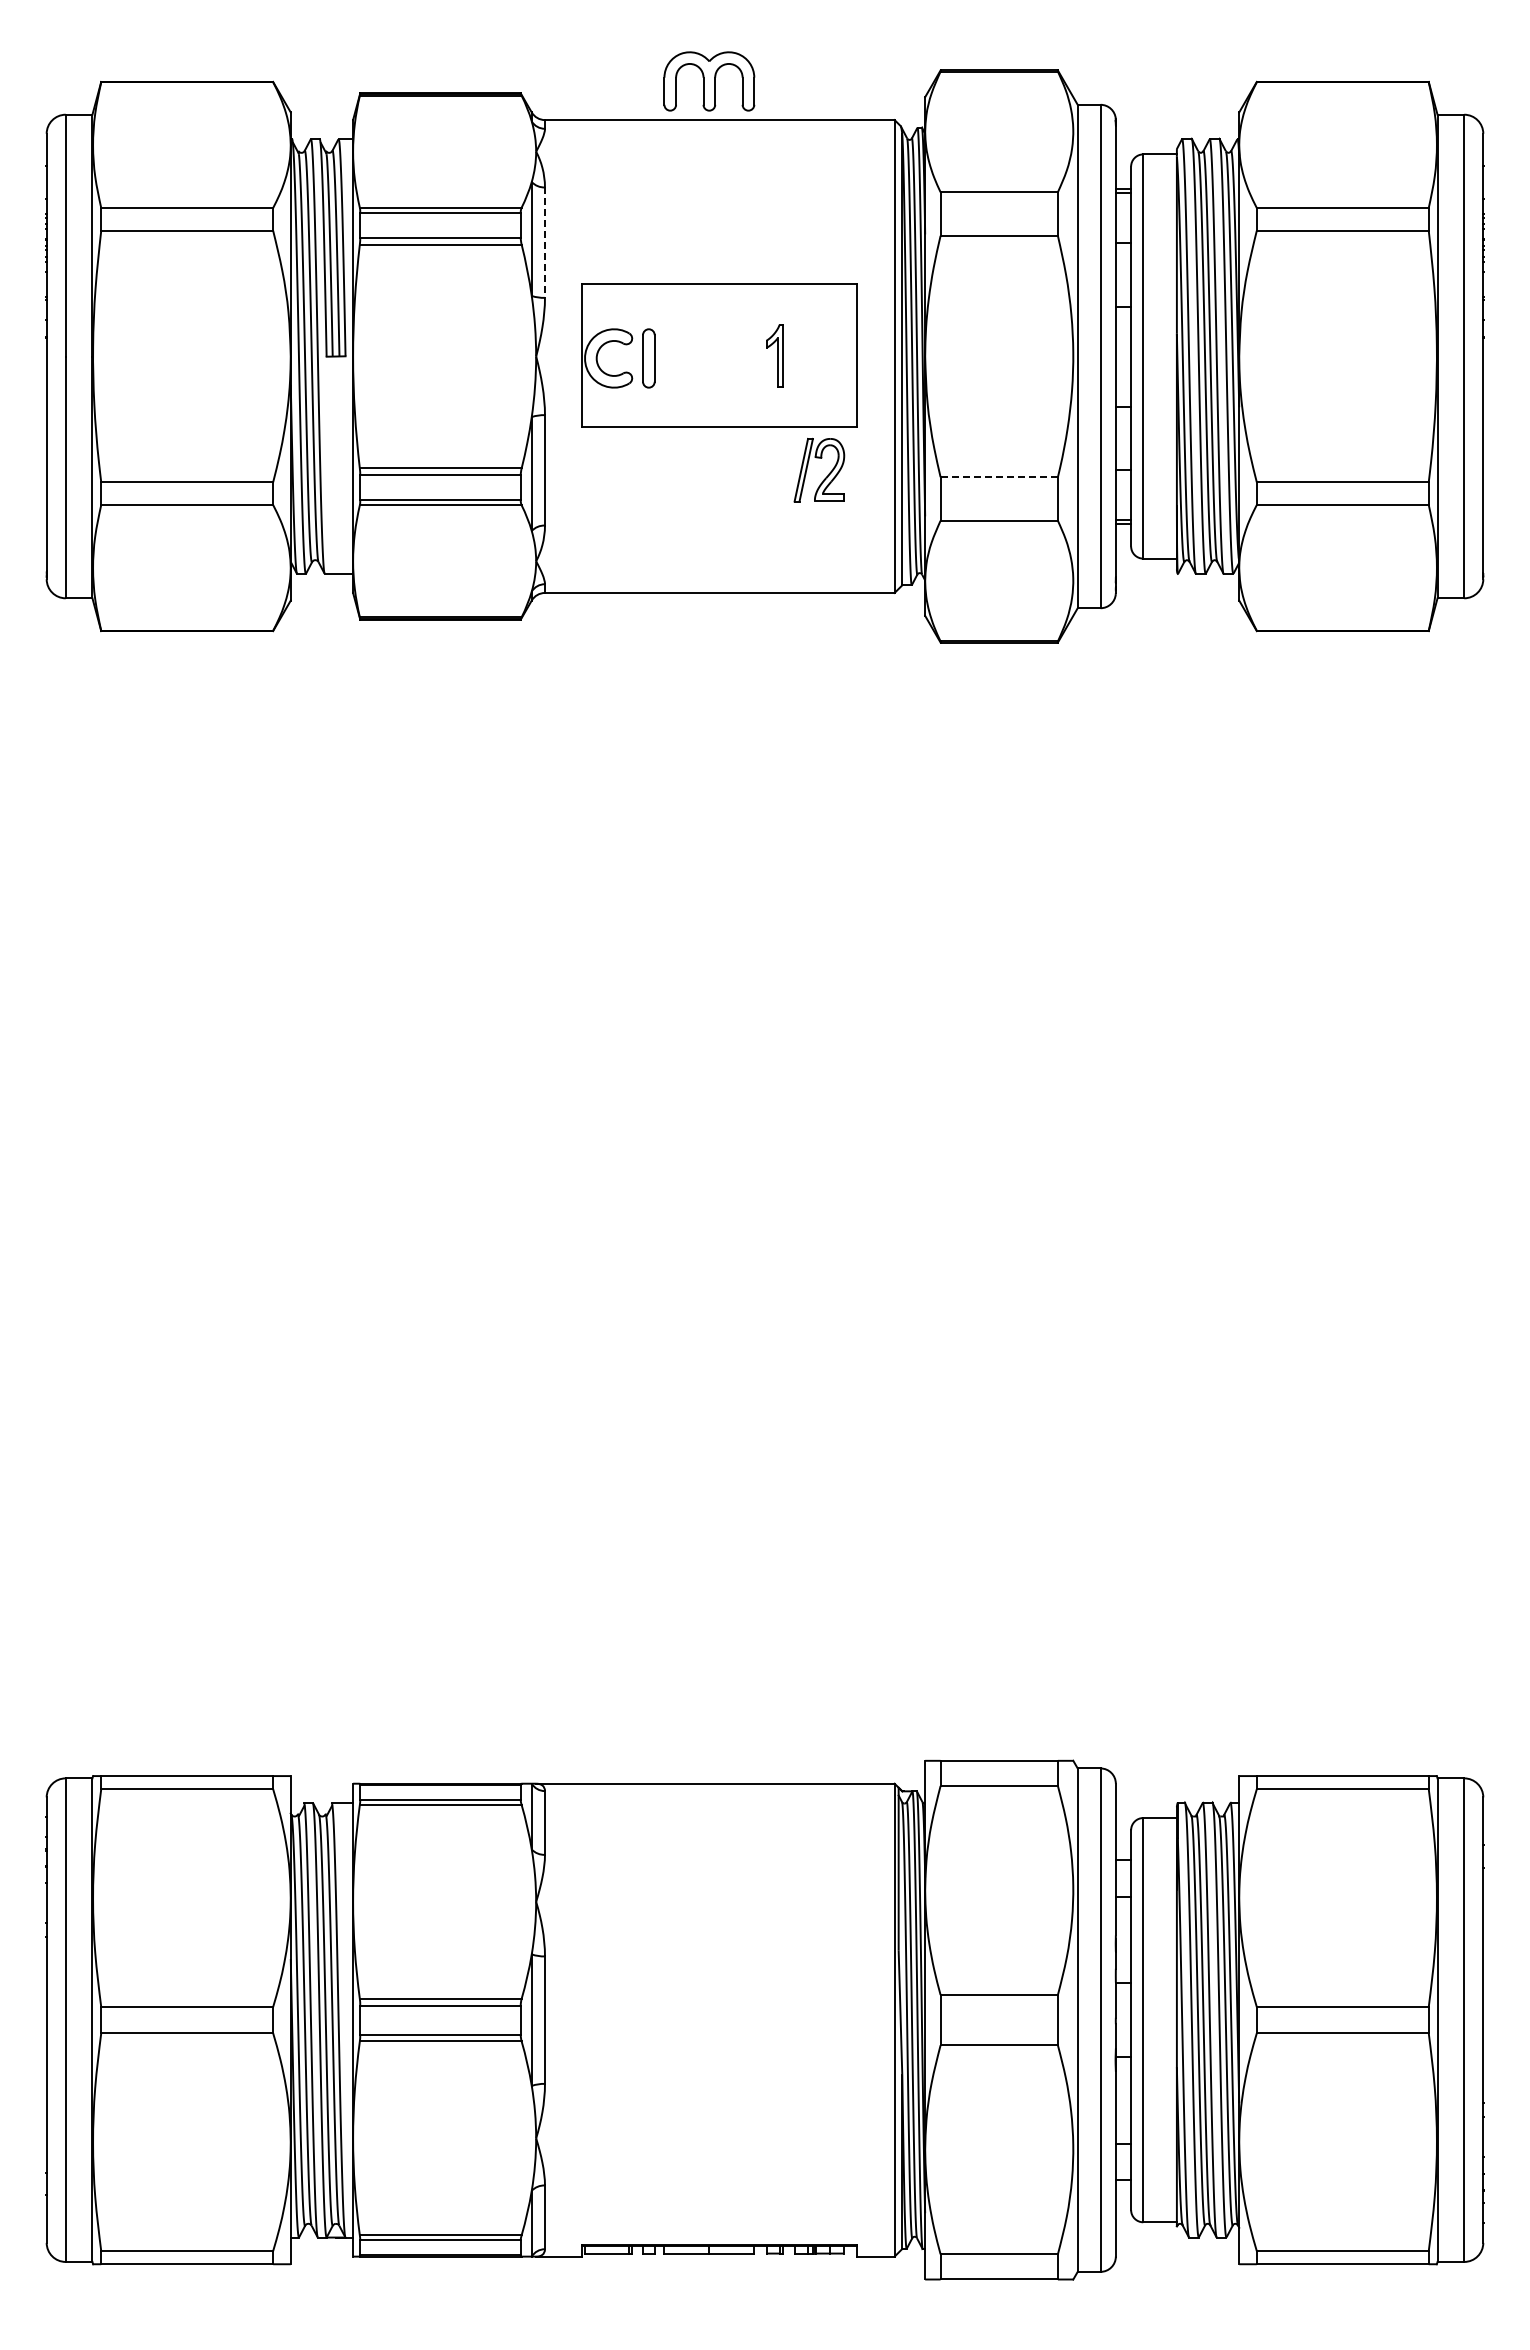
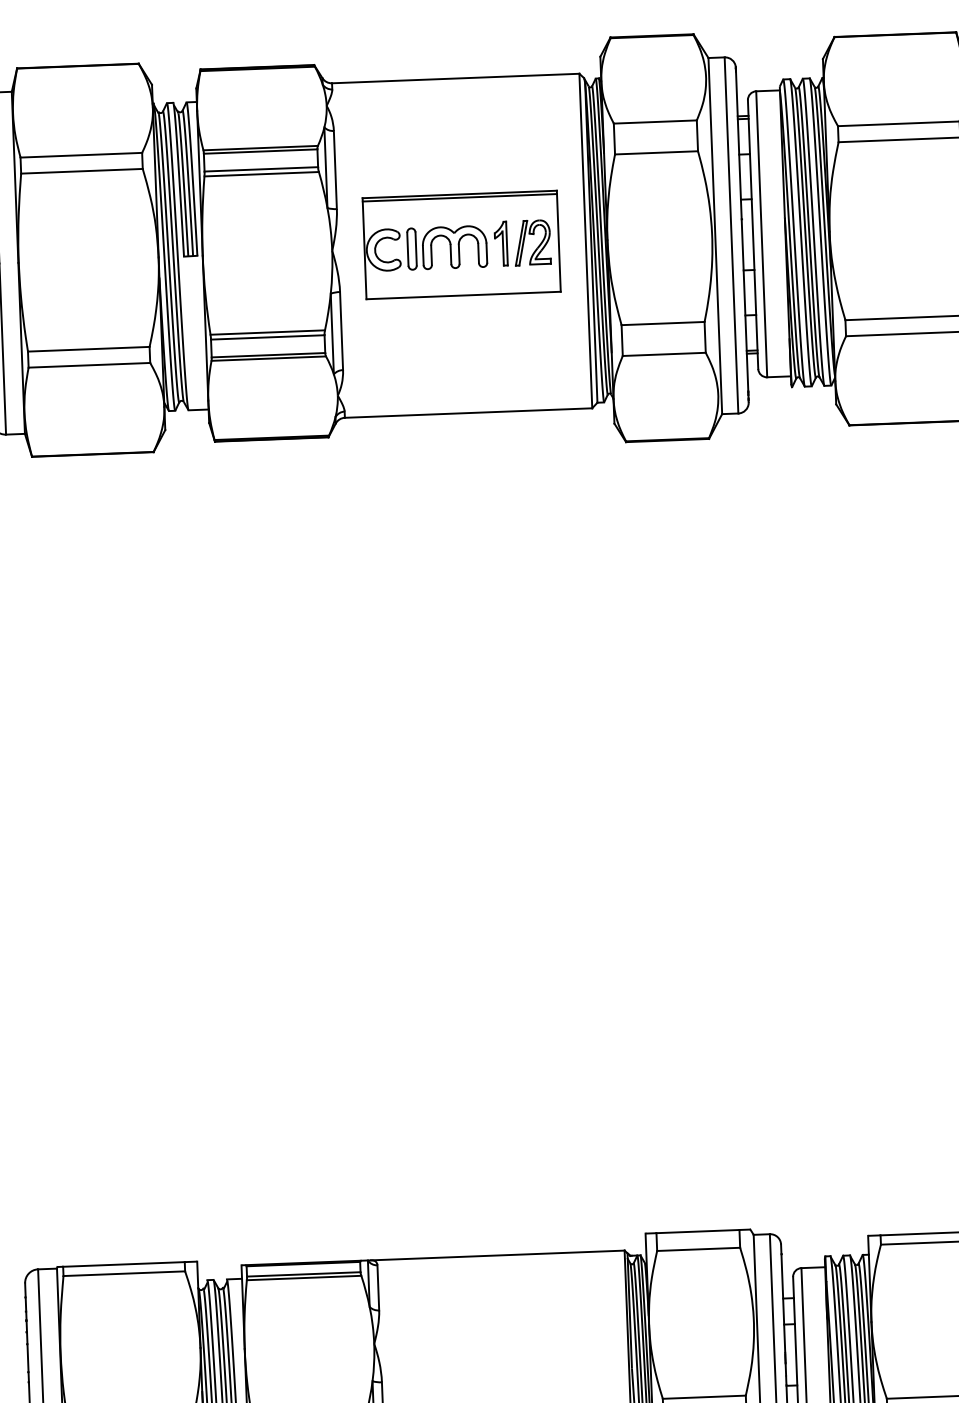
part: (709, 81) -> (454, 247), moved
line: (544, 243) -> (335, 170), dashed -> solid
line: (718, 288) -> (459, 197), added
part: (828, 473) -> (539, 244), moved
line: (999, 477) -> (663, 323), dashed -> solid

